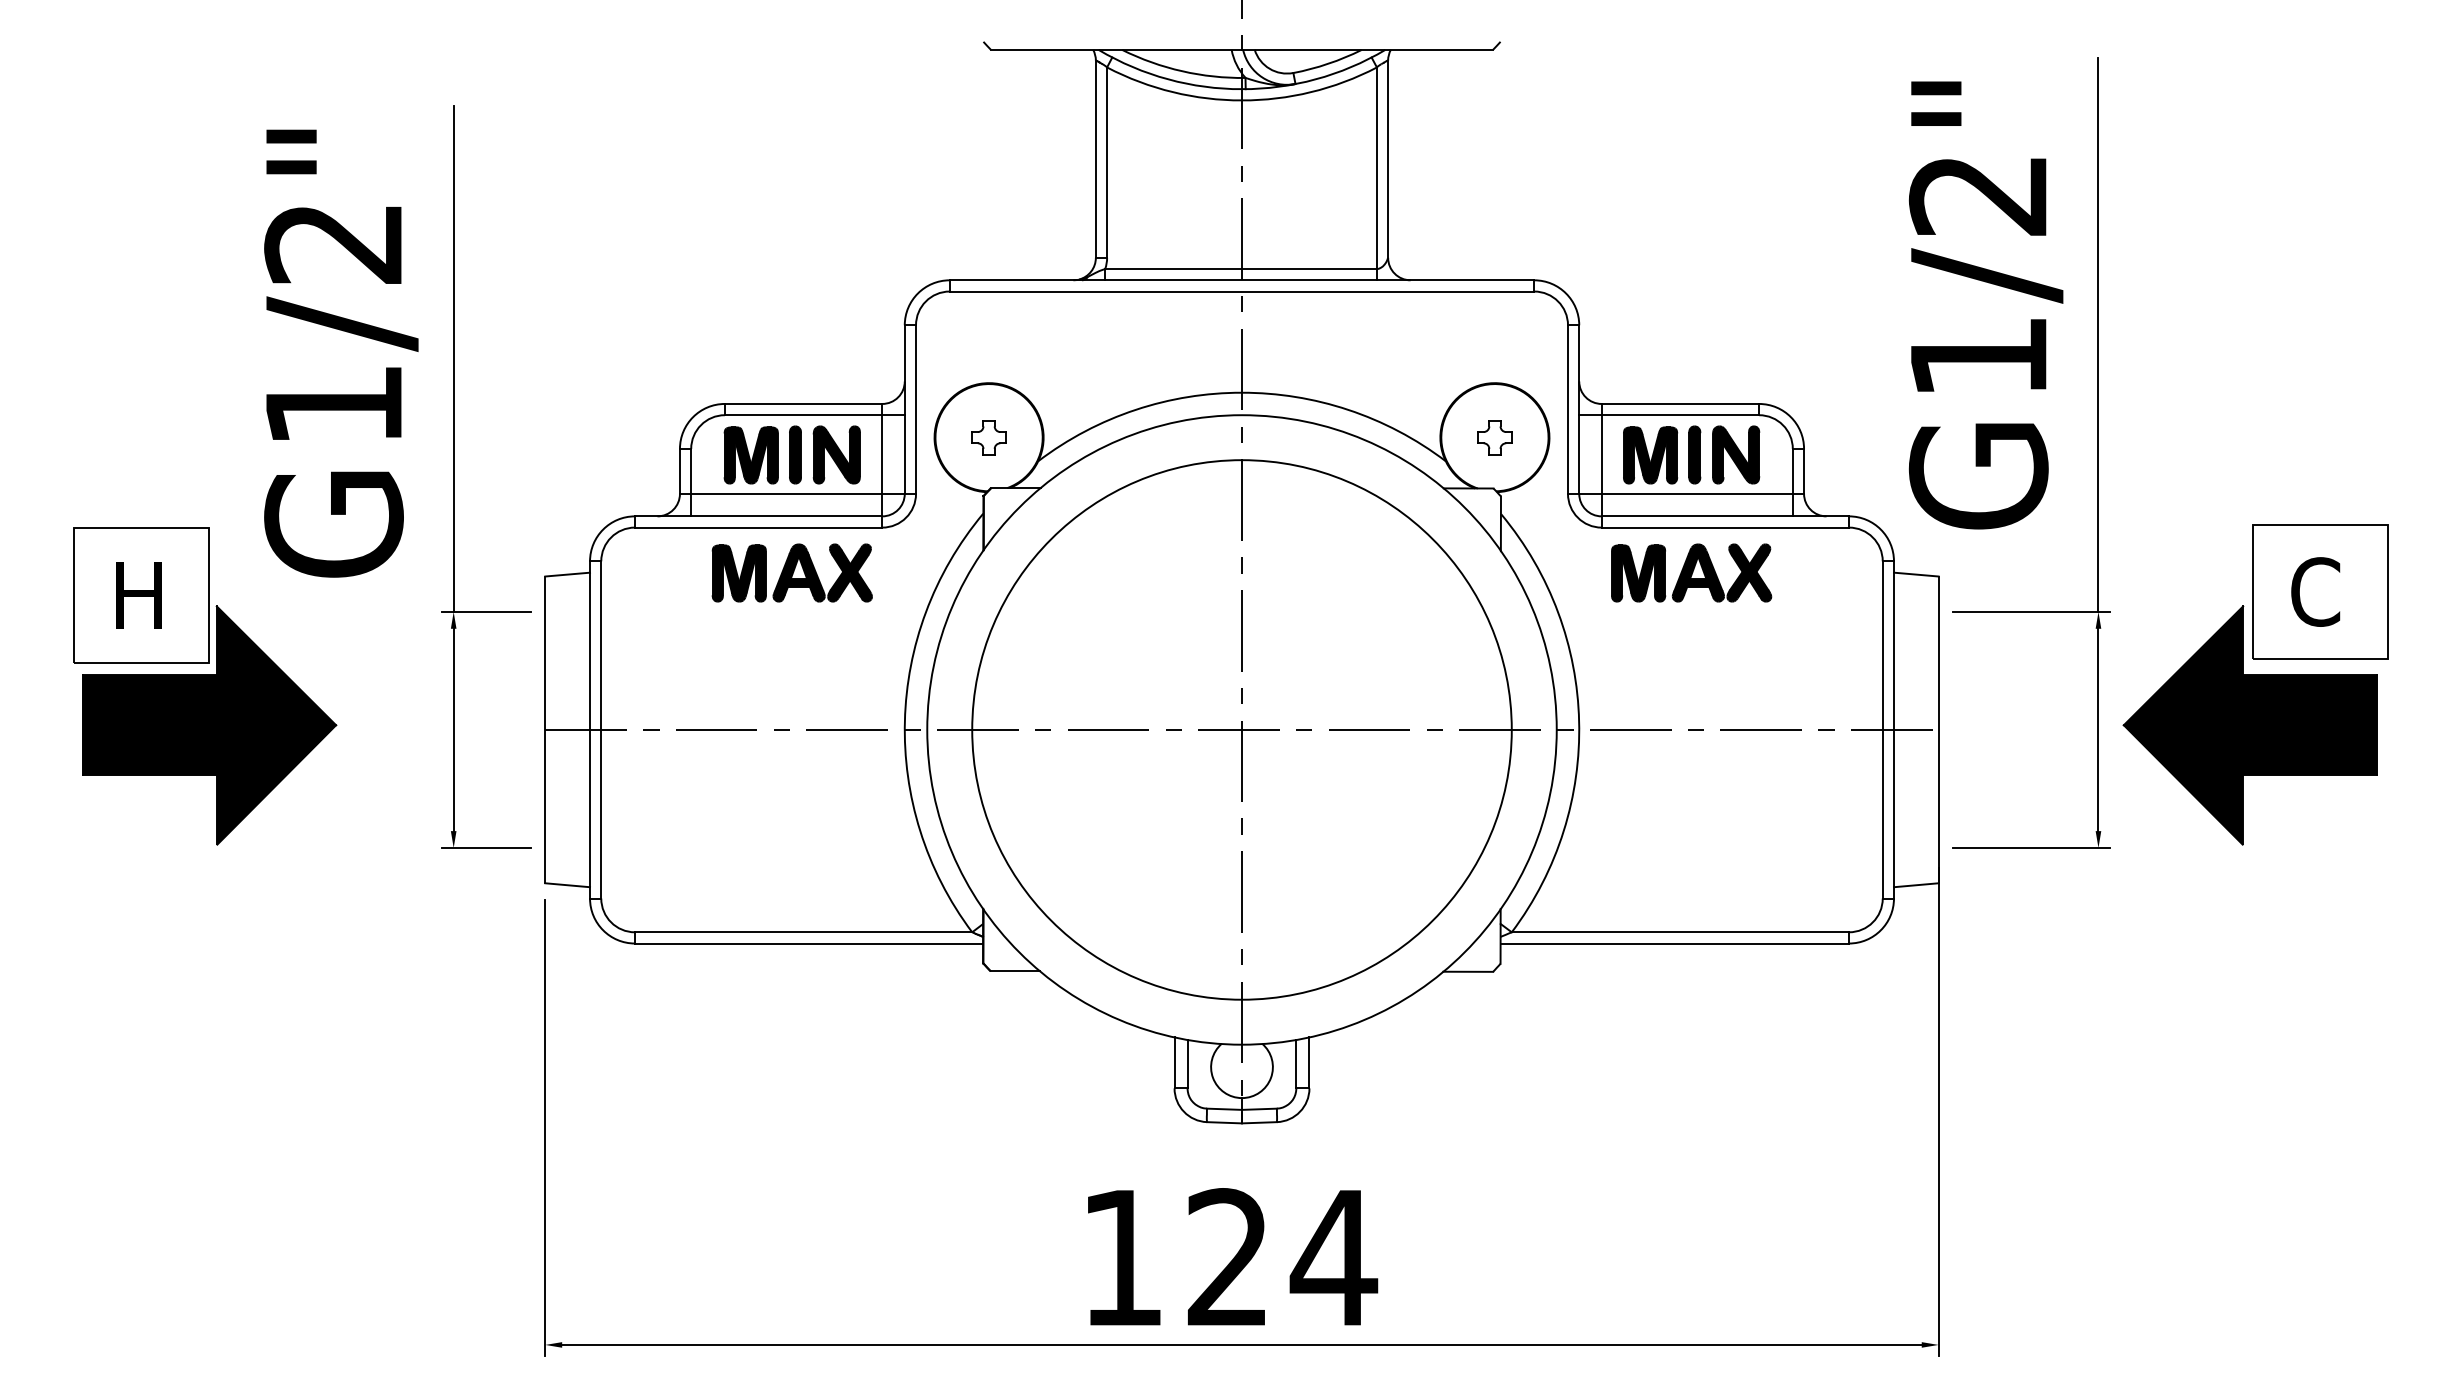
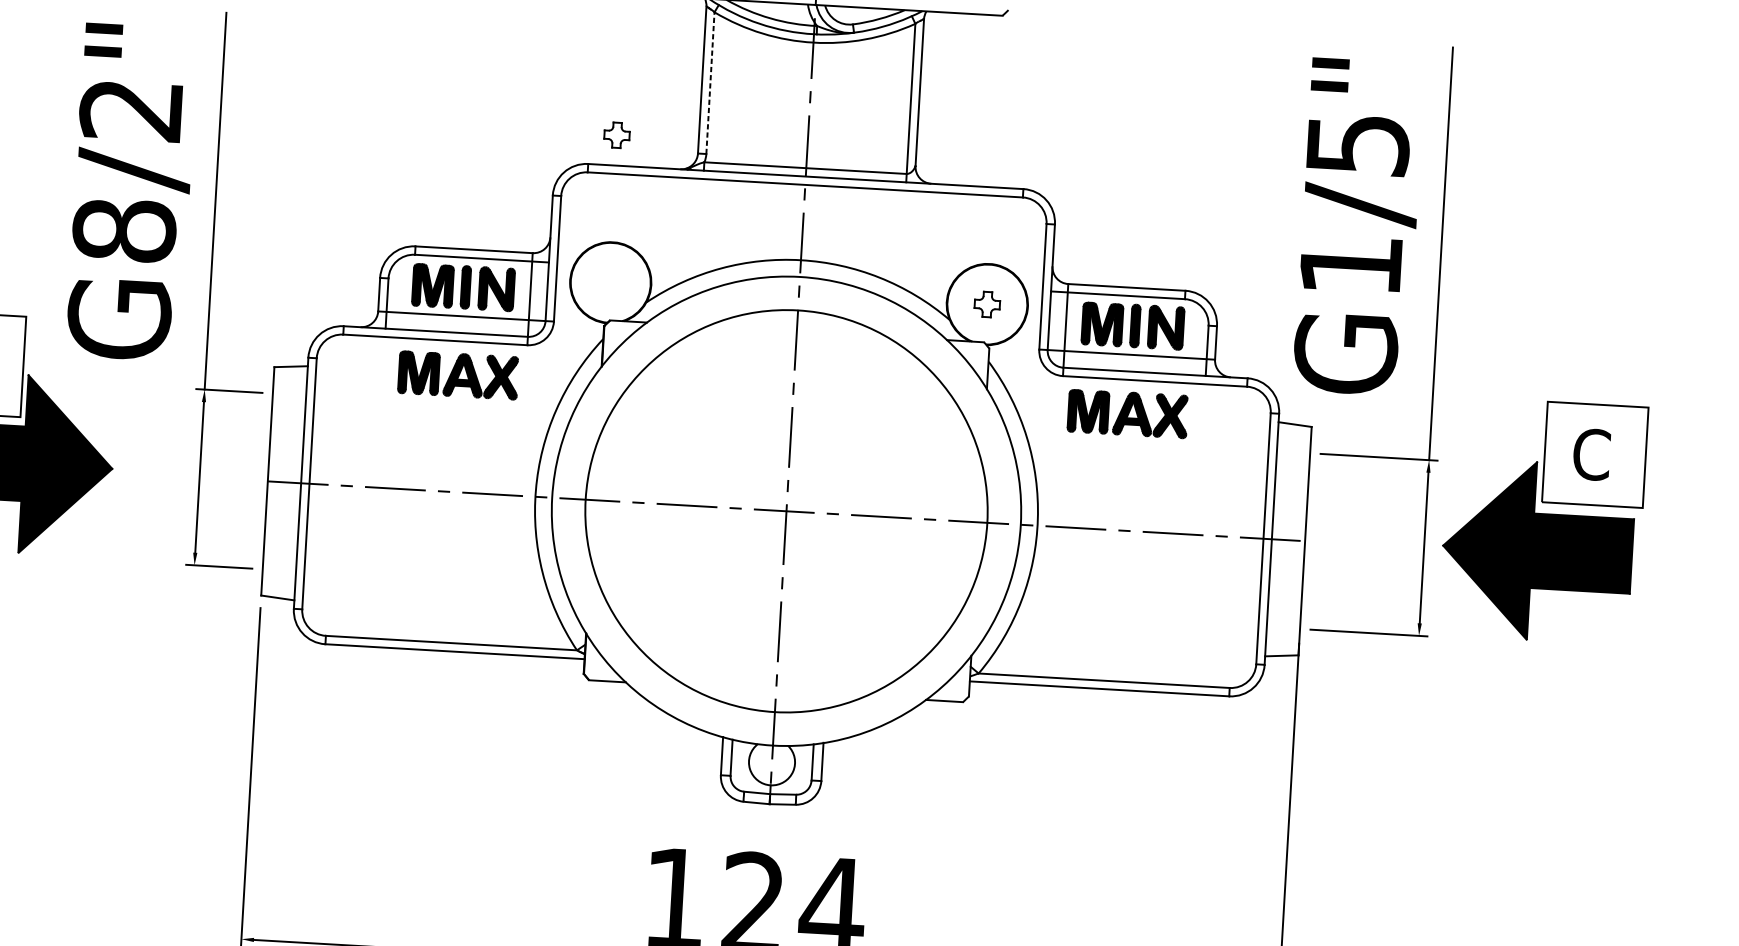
line: (1107, 162) -> (710, 83), solid -> dashed
text: (1978, 195) -> (1357, 145), G1/2" -> G1/5"
text: (333, 404) -> (124, 230), G1/2" -> G8/2"
part: (988, 437) -> (616, 135), moved

